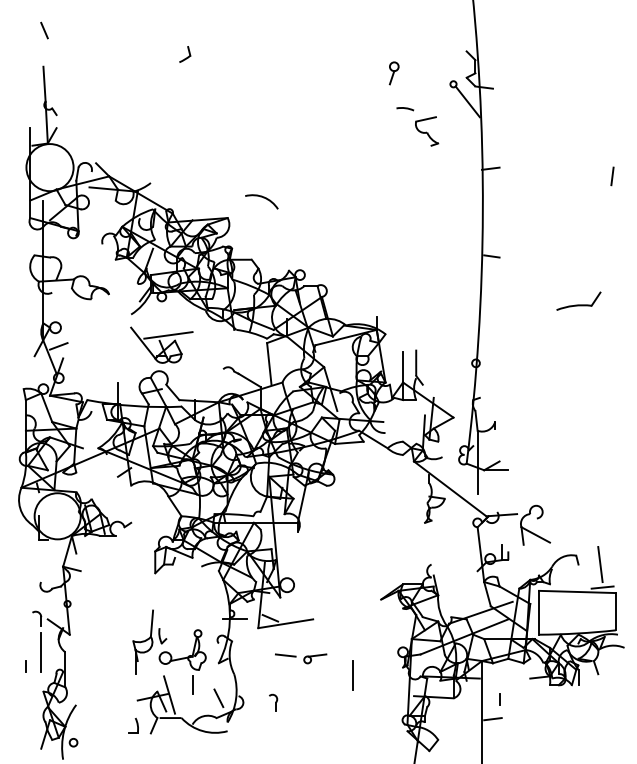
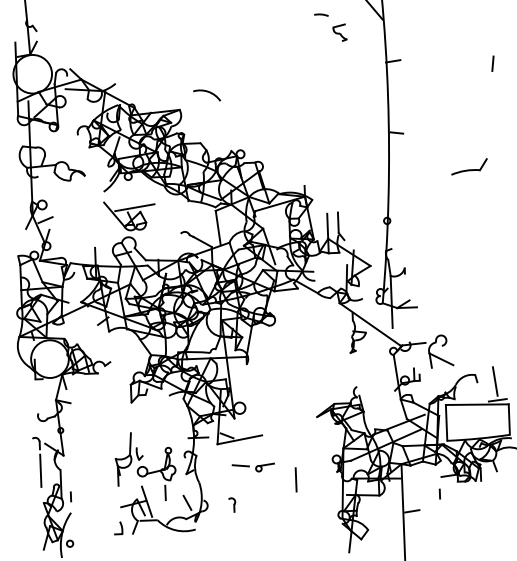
part: (427, 131) -> (340, 32), size x0.7
line: (25, 666) -> (70, 496), moved
line: (499, 699) -> (439, 494), moved

